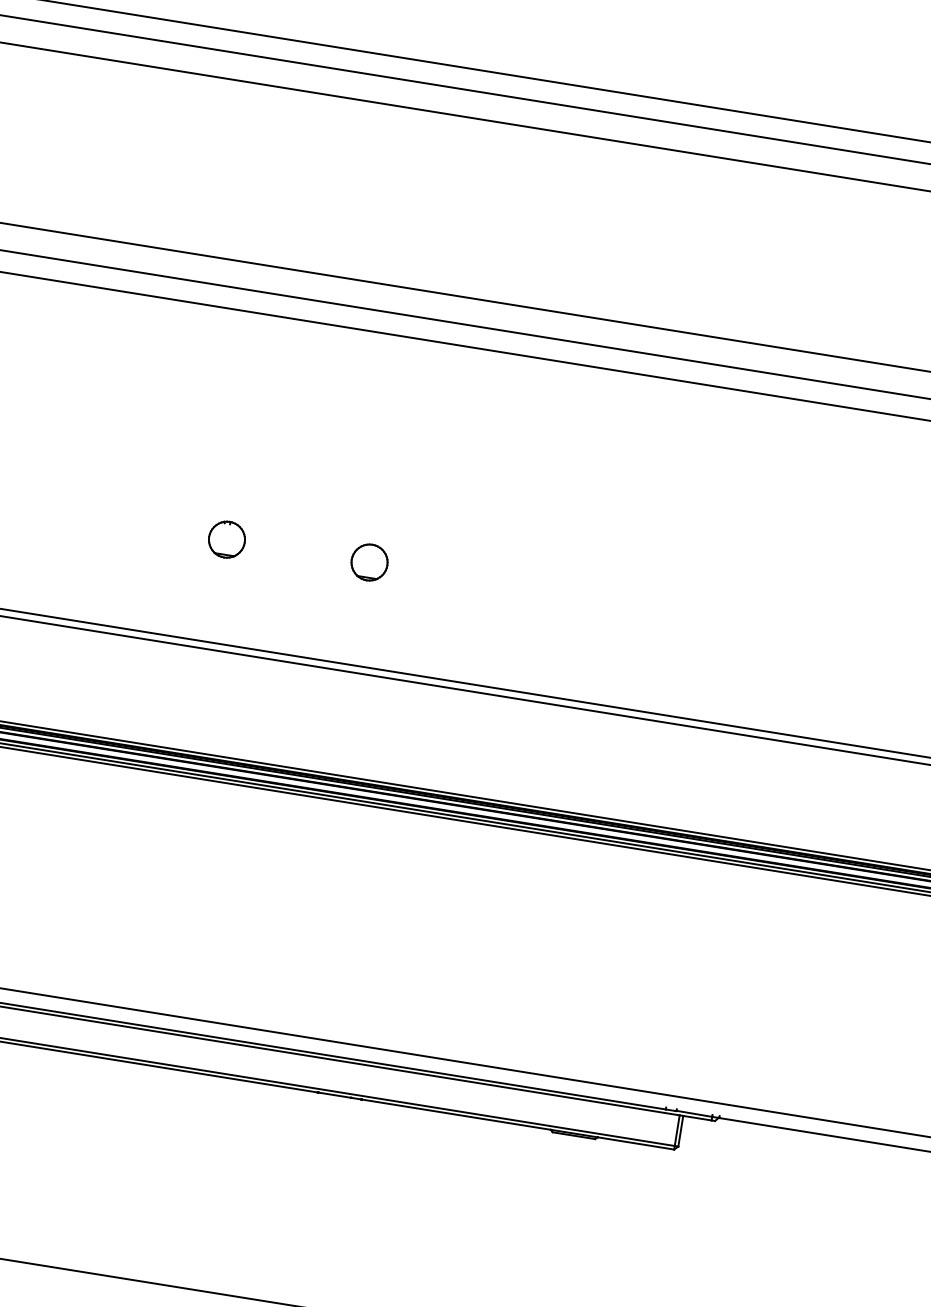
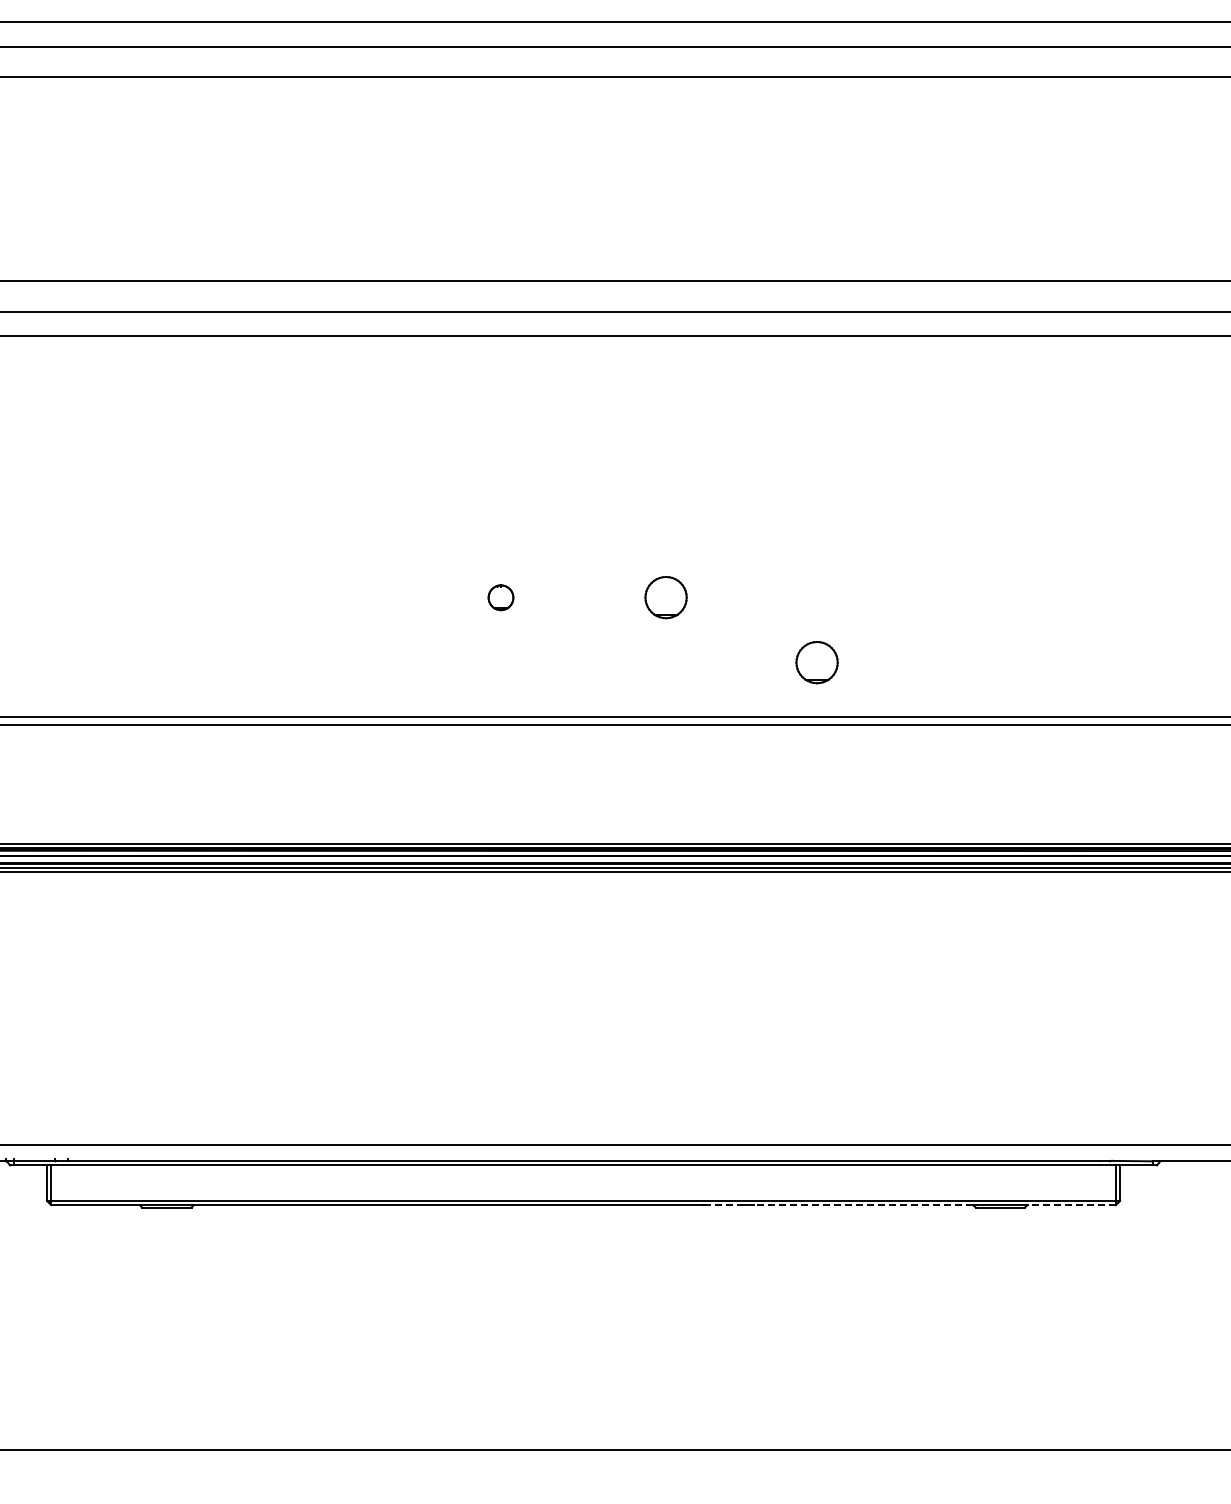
part: (226, 539) -> (500, 597), size x0.6
part: (490, 639) -> (816, 662), added
line: (335, 1095) -> (723, 1205), solid -> dashed
line: (456, 1115) -> (863, 1205), solid -> dashed
line: (635, 1143) -> (1071, 1205), solid -> dashed

